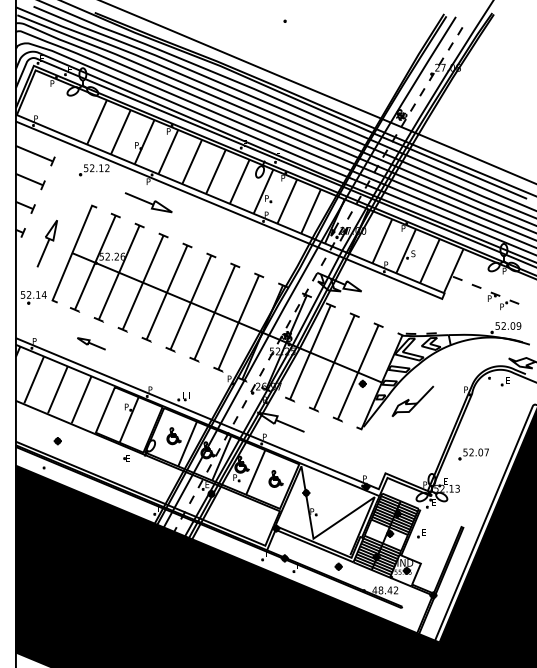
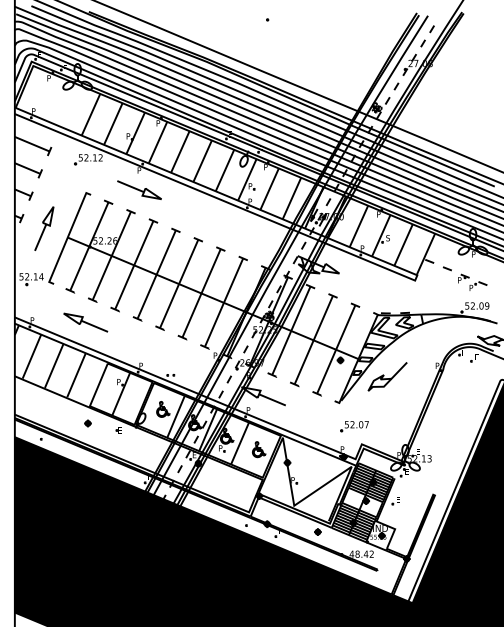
part: (91, 343) -> (85, 322), size x1.67
part: (57, 441) -> (87, 423), moved
part: (473, 454) -> (354, 426), moved

